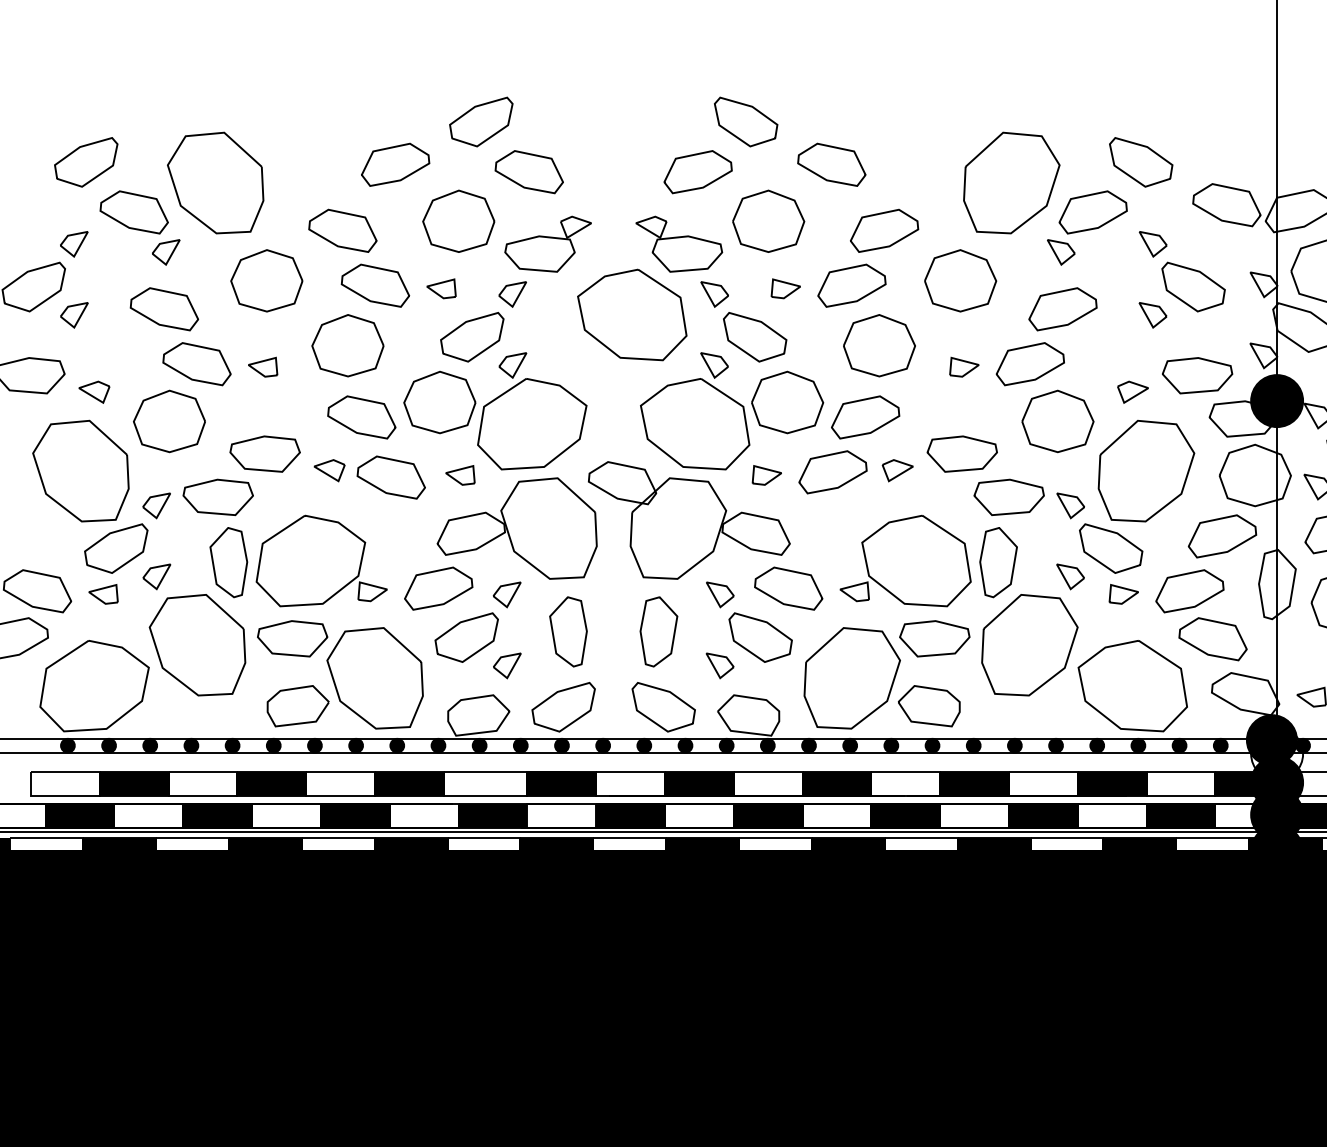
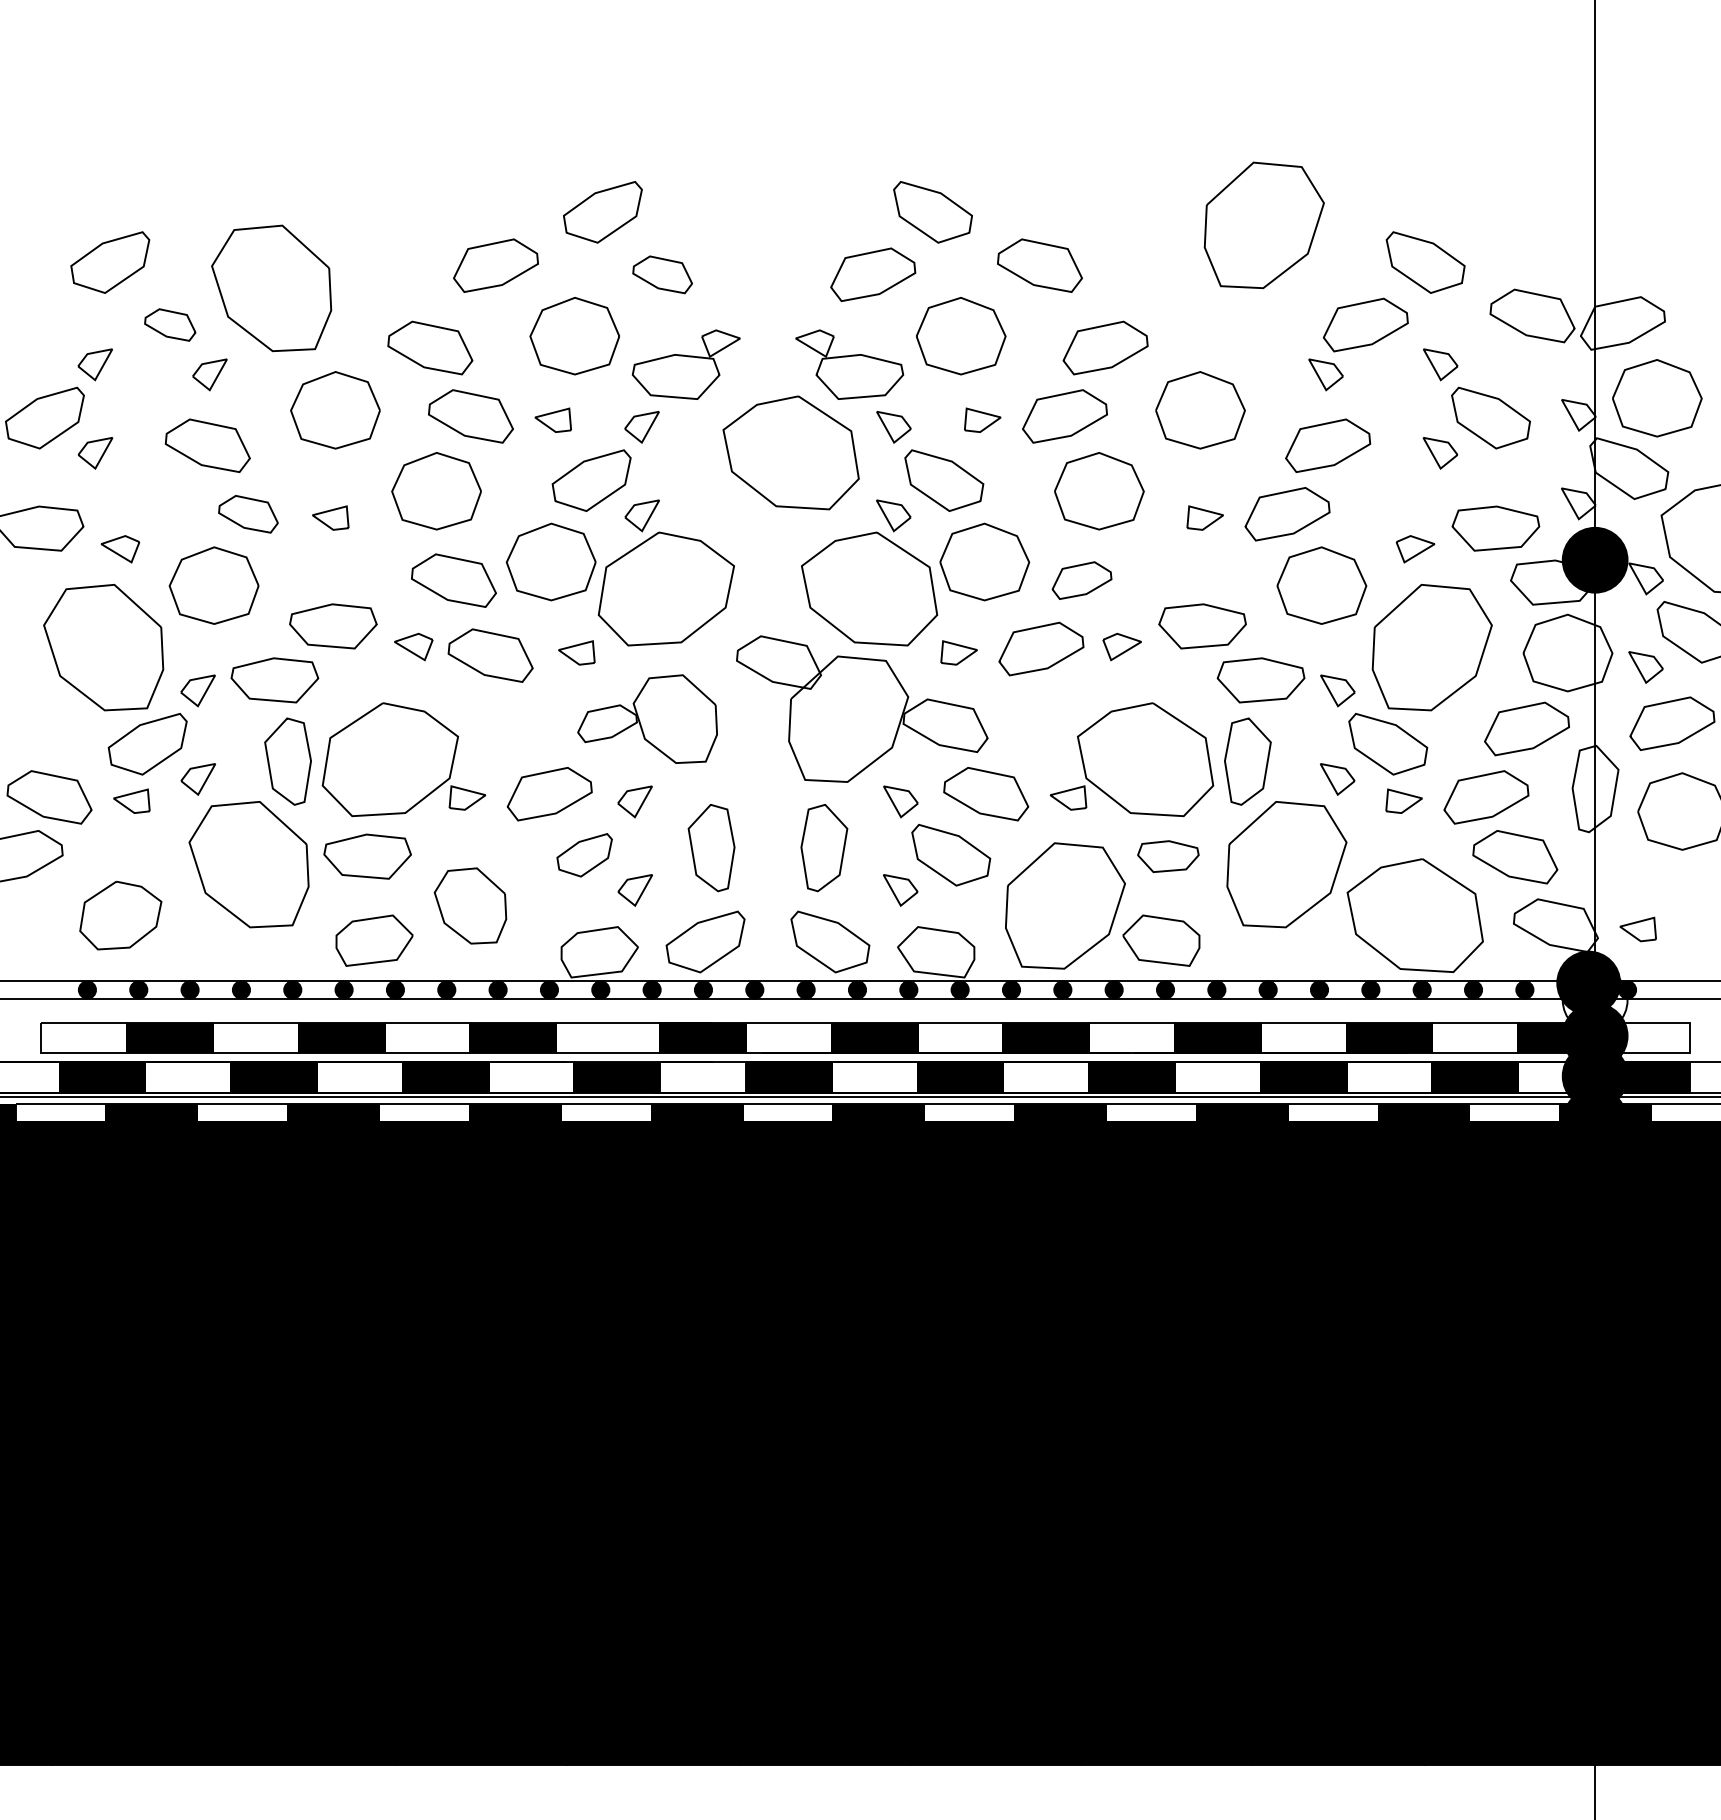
part: (529, 171) -> (662, 274), size x0.7
part: (1011, 182) -> (1263, 224), moved
part: (134, 212) -> (170, 324), size x0.6
part: (197, 364) -> (248, 514), size x0.7
part: (865, 417) -> (1081, 580), size x0.7
part: (517, 527) -> (647, 718), size x0.7
part: (466, 637) -> (584, 855), size x0.7
part: (934, 638) -> (1168, 856), size x0.7
part: (375, 677) -> (470, 905), size x0.6
part: (94, 685) -> (120, 915), size x0.6

